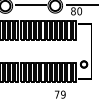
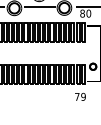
text: (60, 94) -> (80, 96), moved

